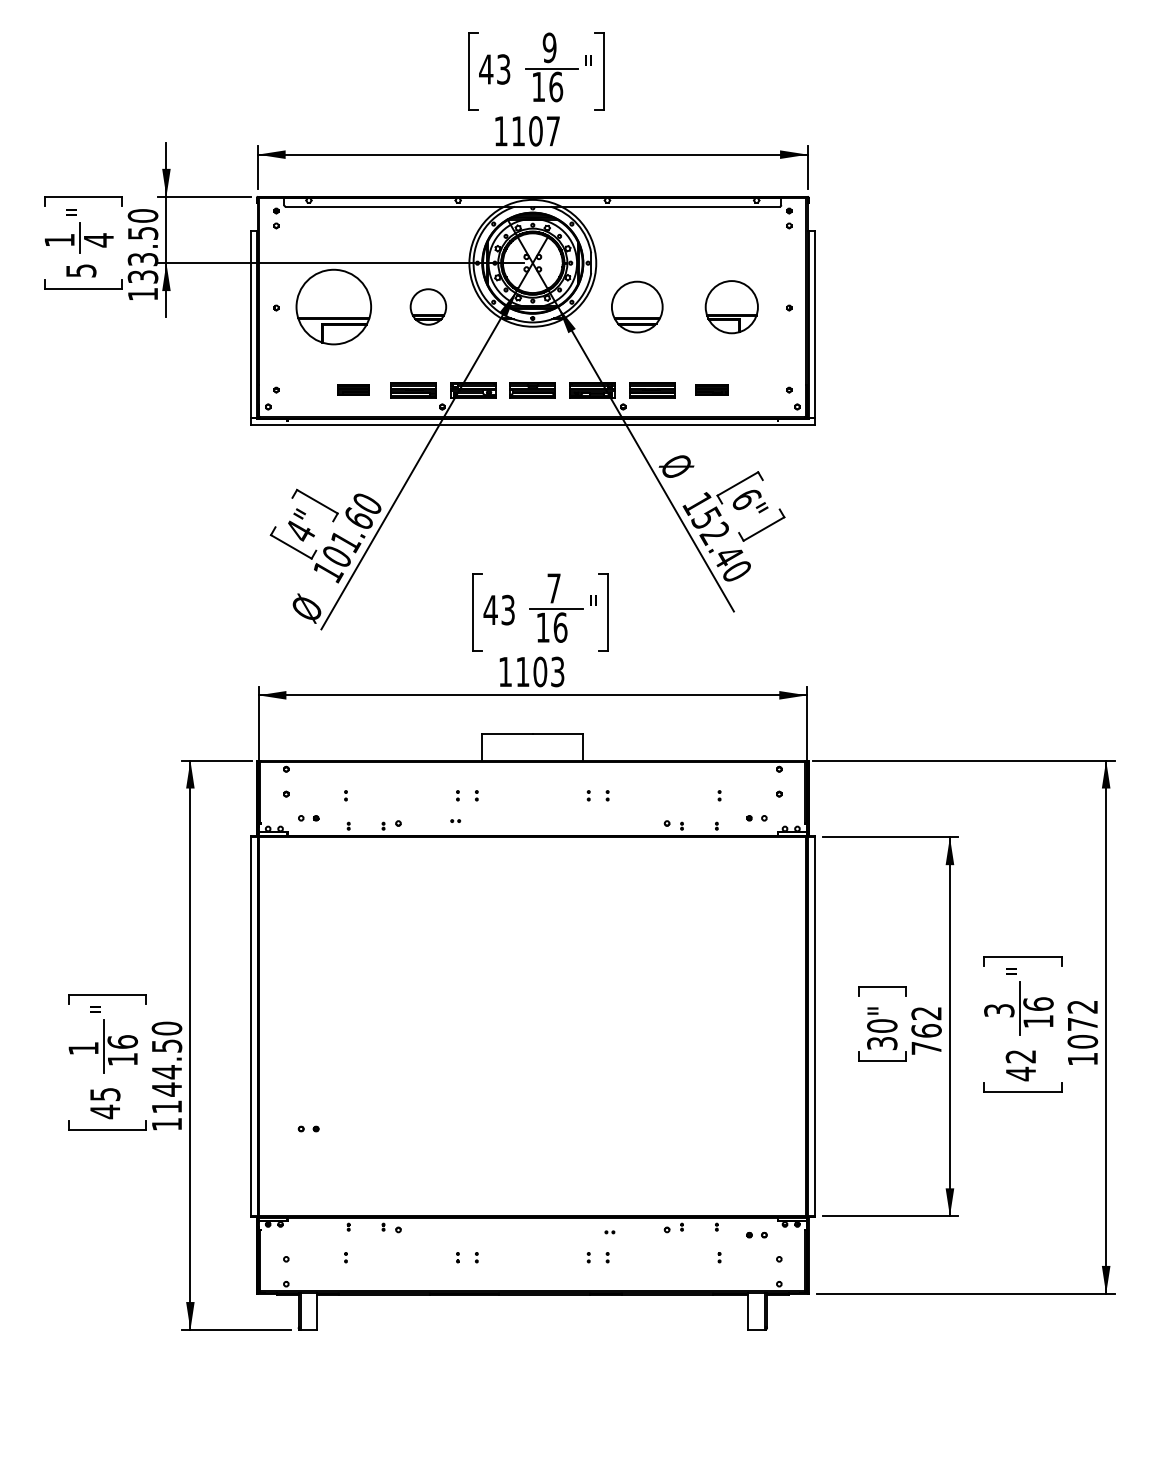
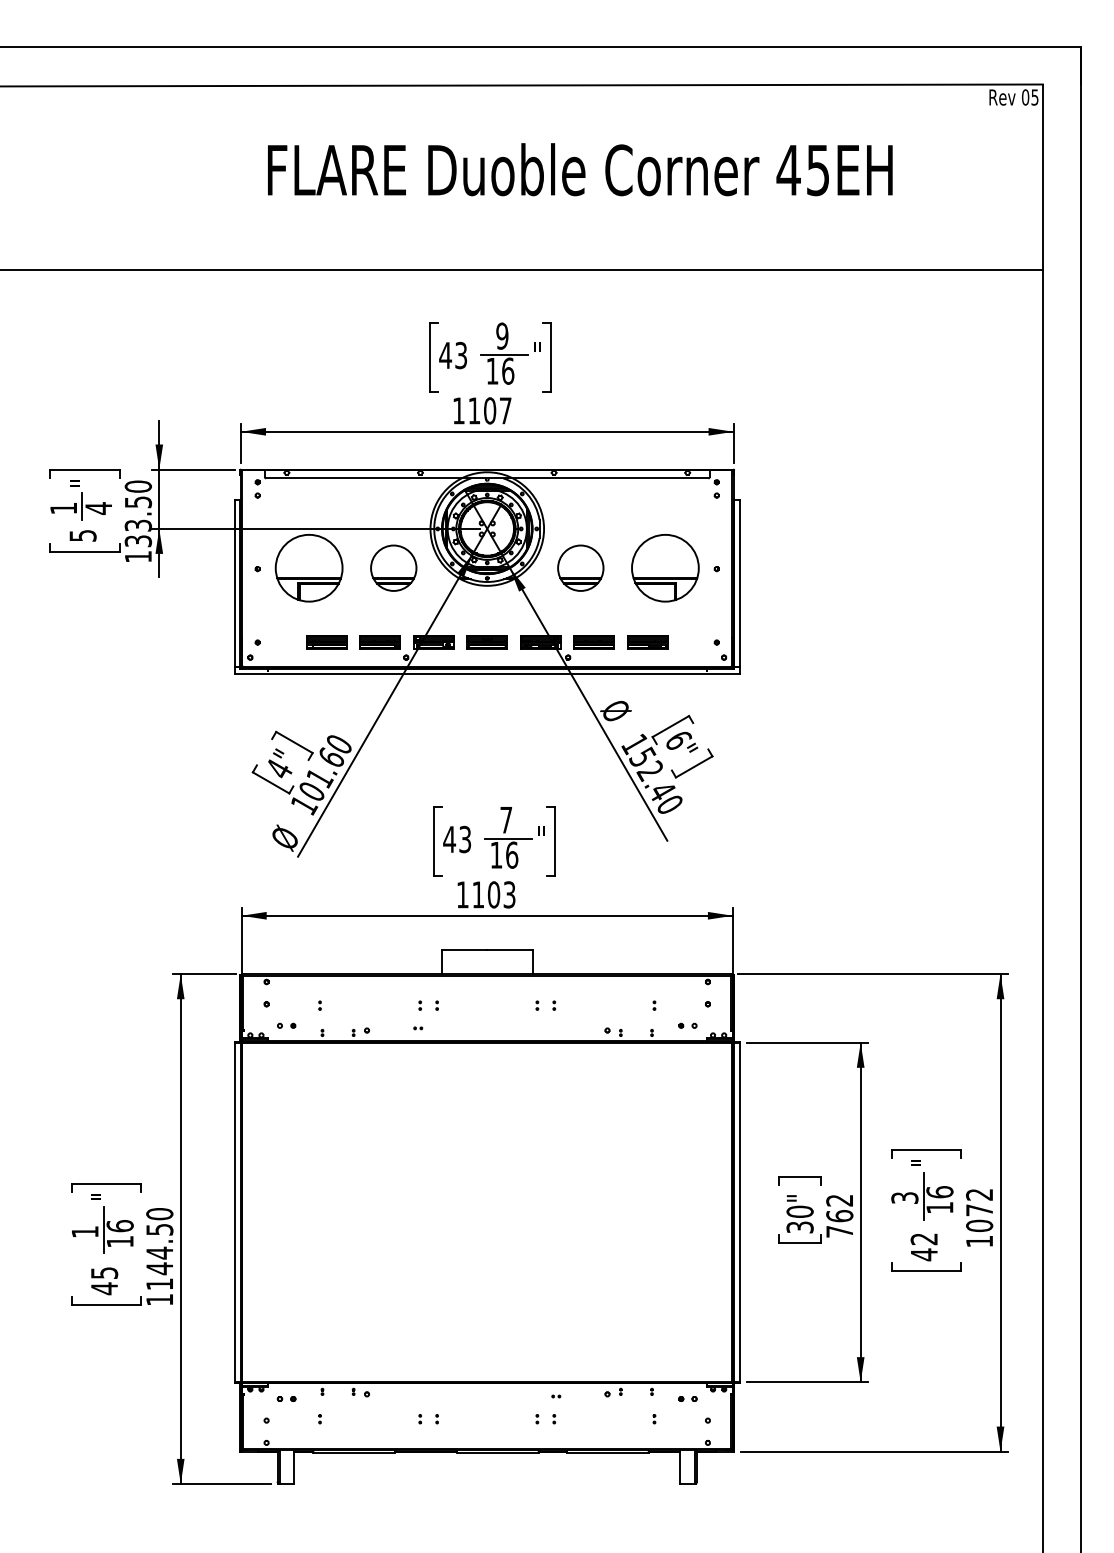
part: (428, 306) -> (393, 567), size x1.43
part: (731, 307) -> (665, 568), size x1.43
part: (353, 390) -> (326, 642), size x1.43
part: (711, 390) -> (647, 642), size x1.43
part: (308, 1128) -> (286, 1398), moved

